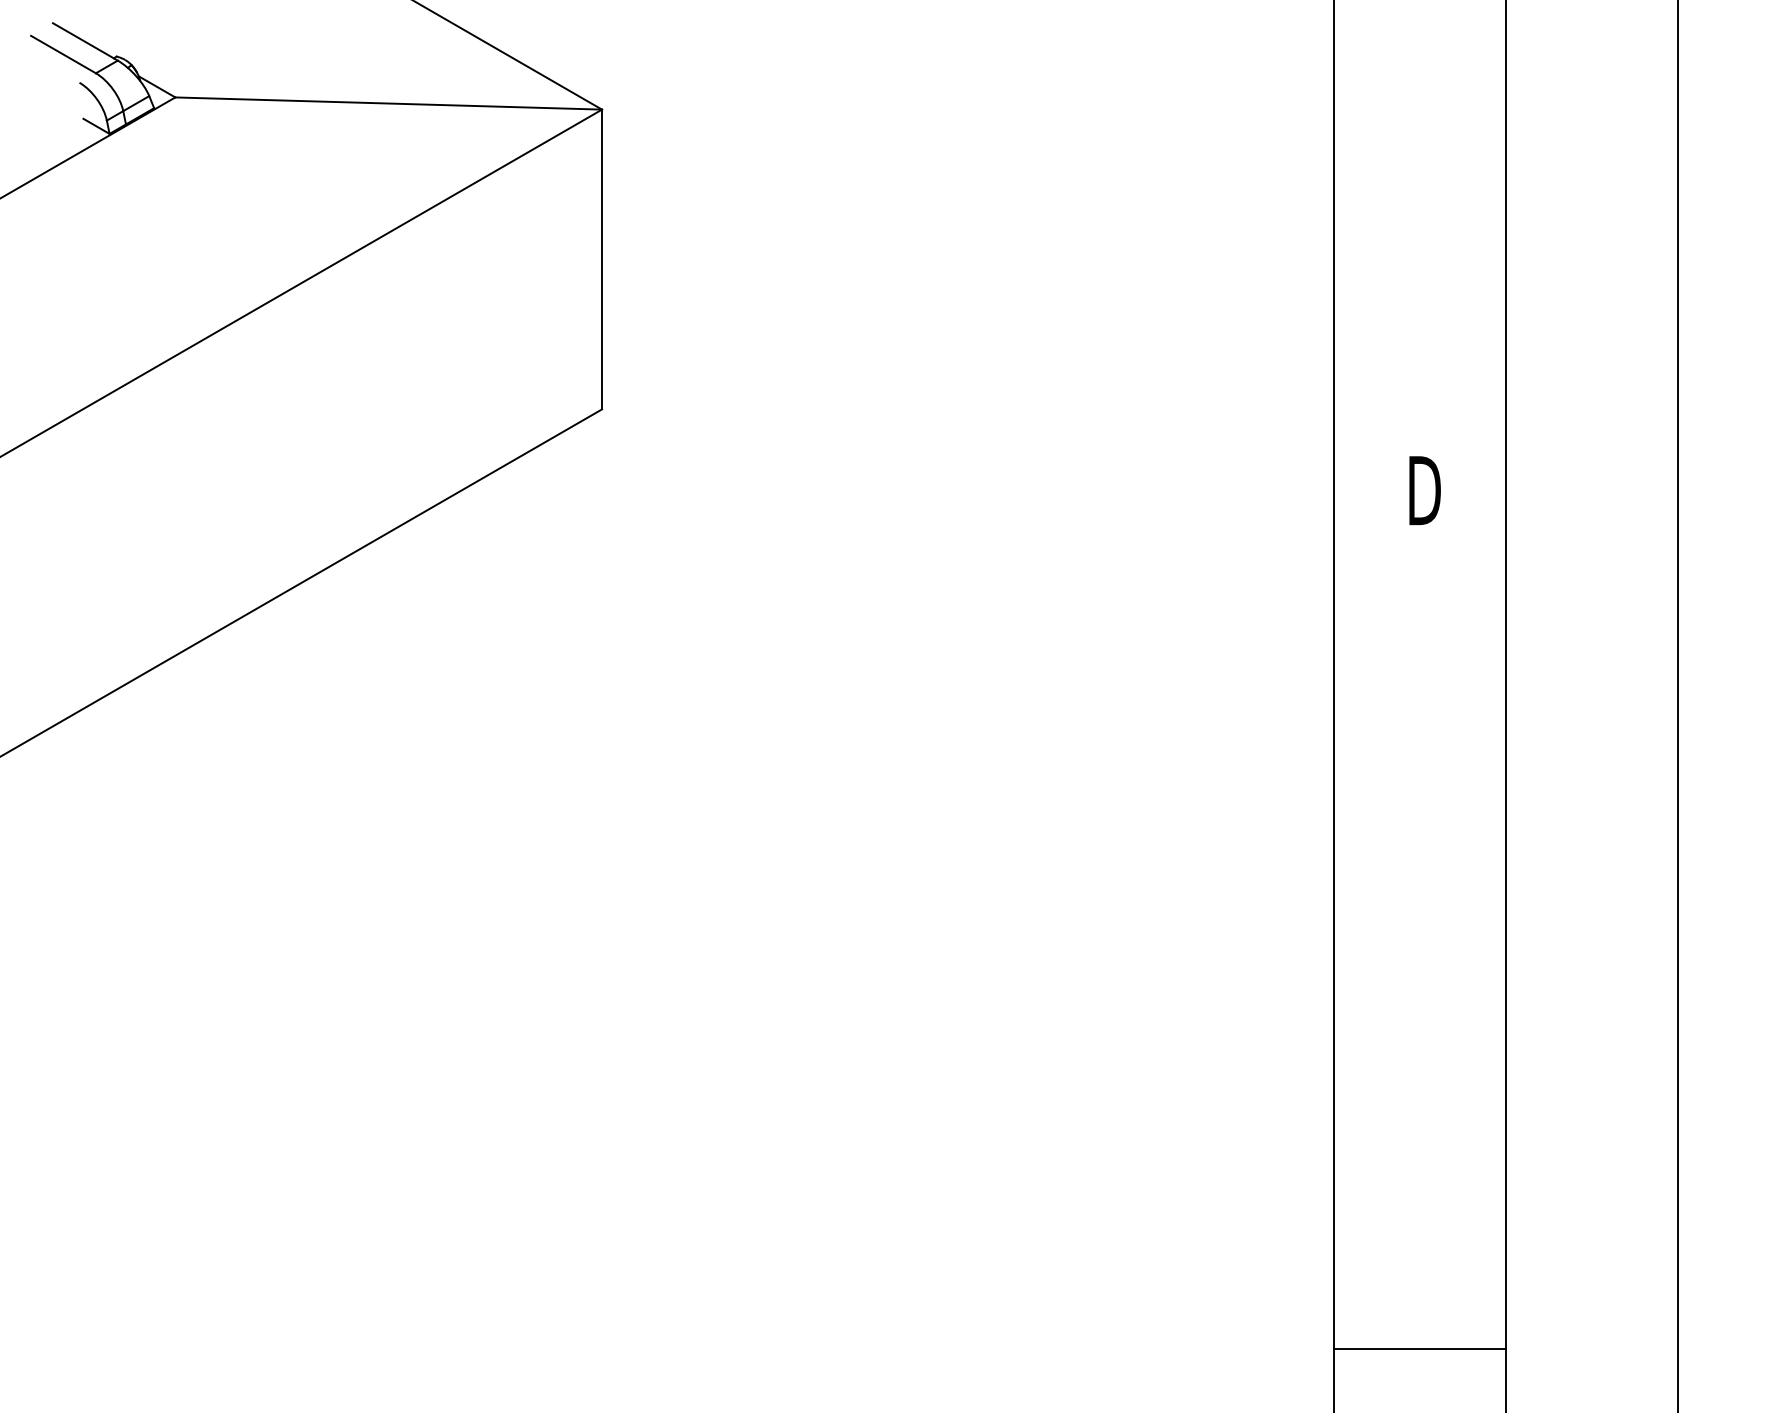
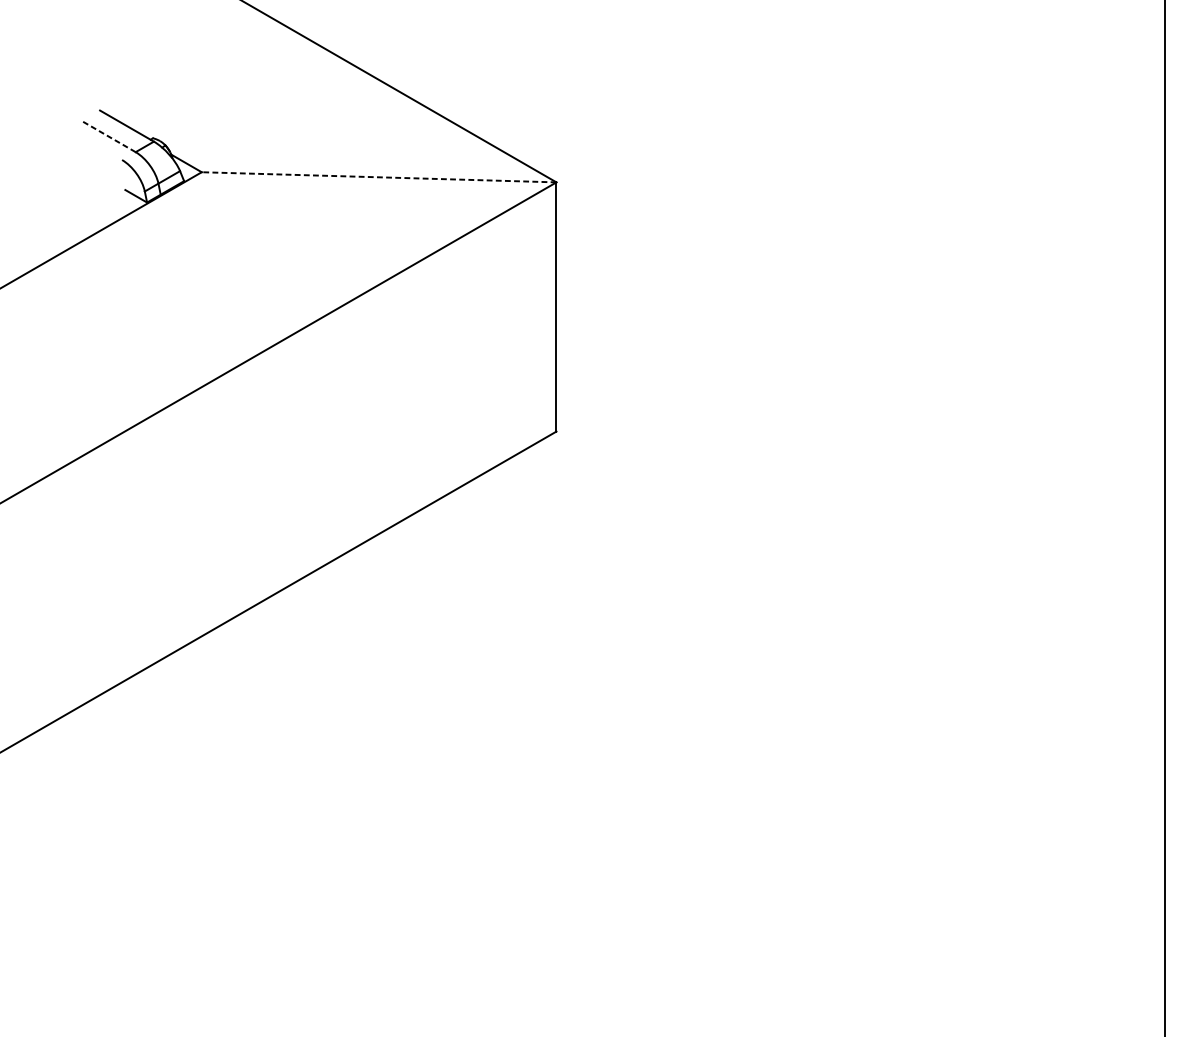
line: (63, 54) -> (108, 136), solid -> dashed
line: (388, 103) -> (378, 177), solid -> dashed

